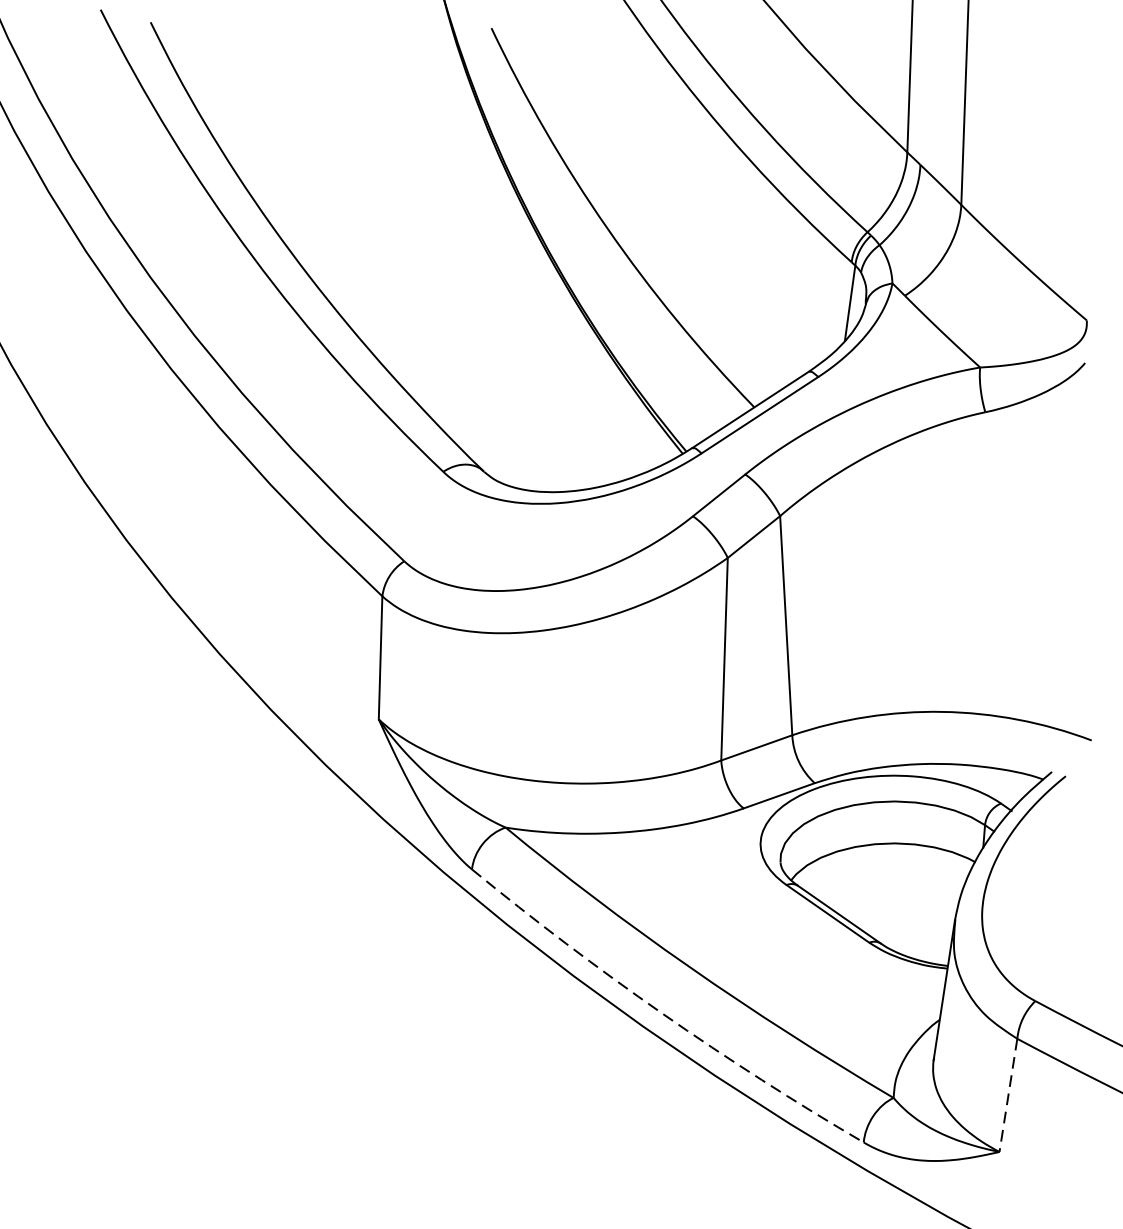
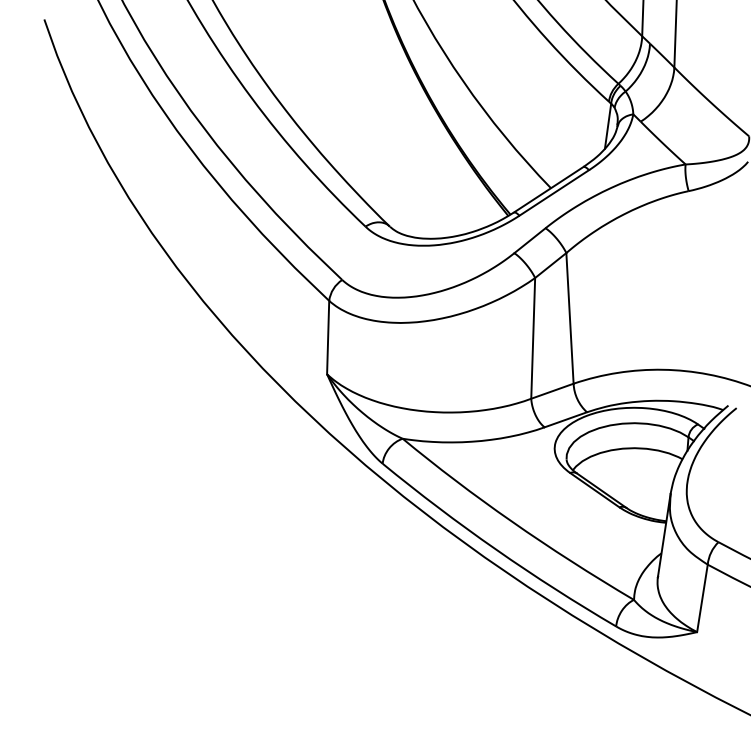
arc: (662, 1013) -> (496, 549), dashed -> solid
line: (1008, 1095) -> (702, 598), dashed -> solid

